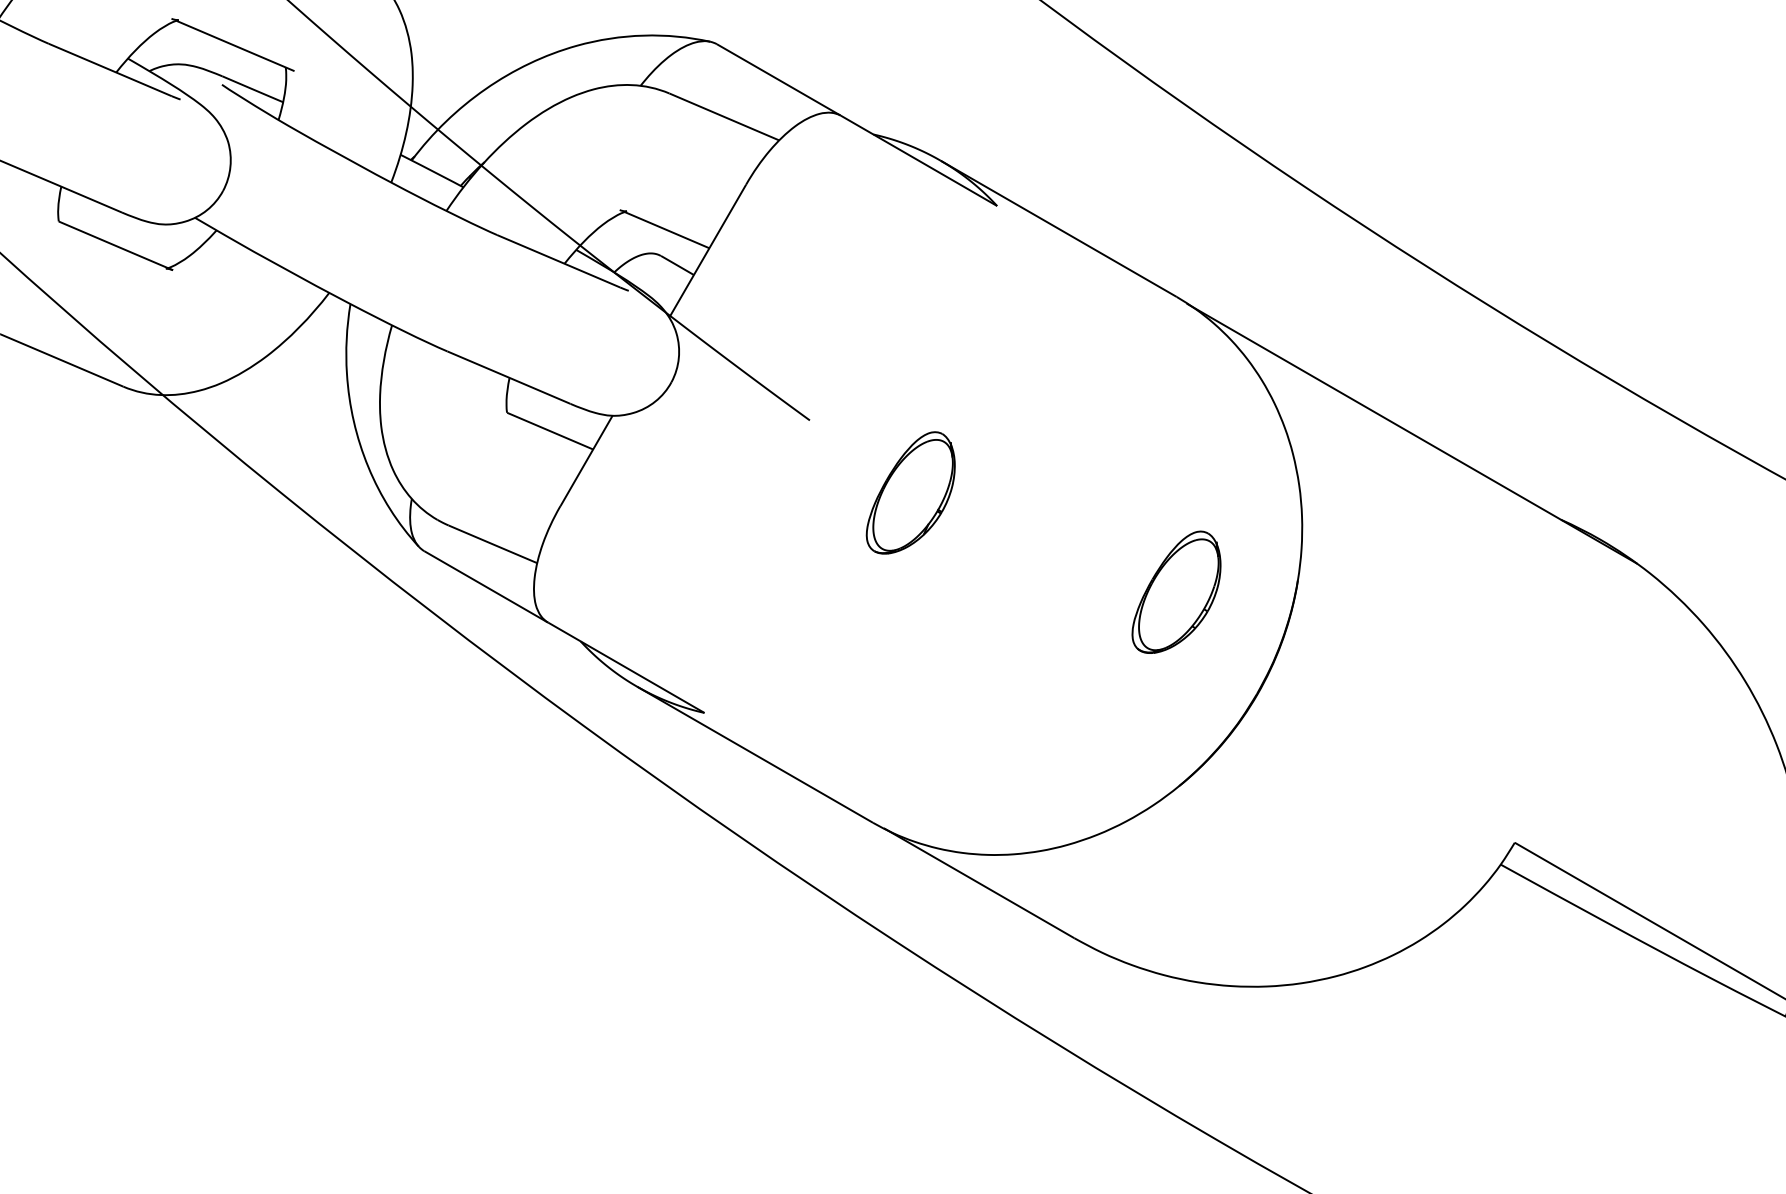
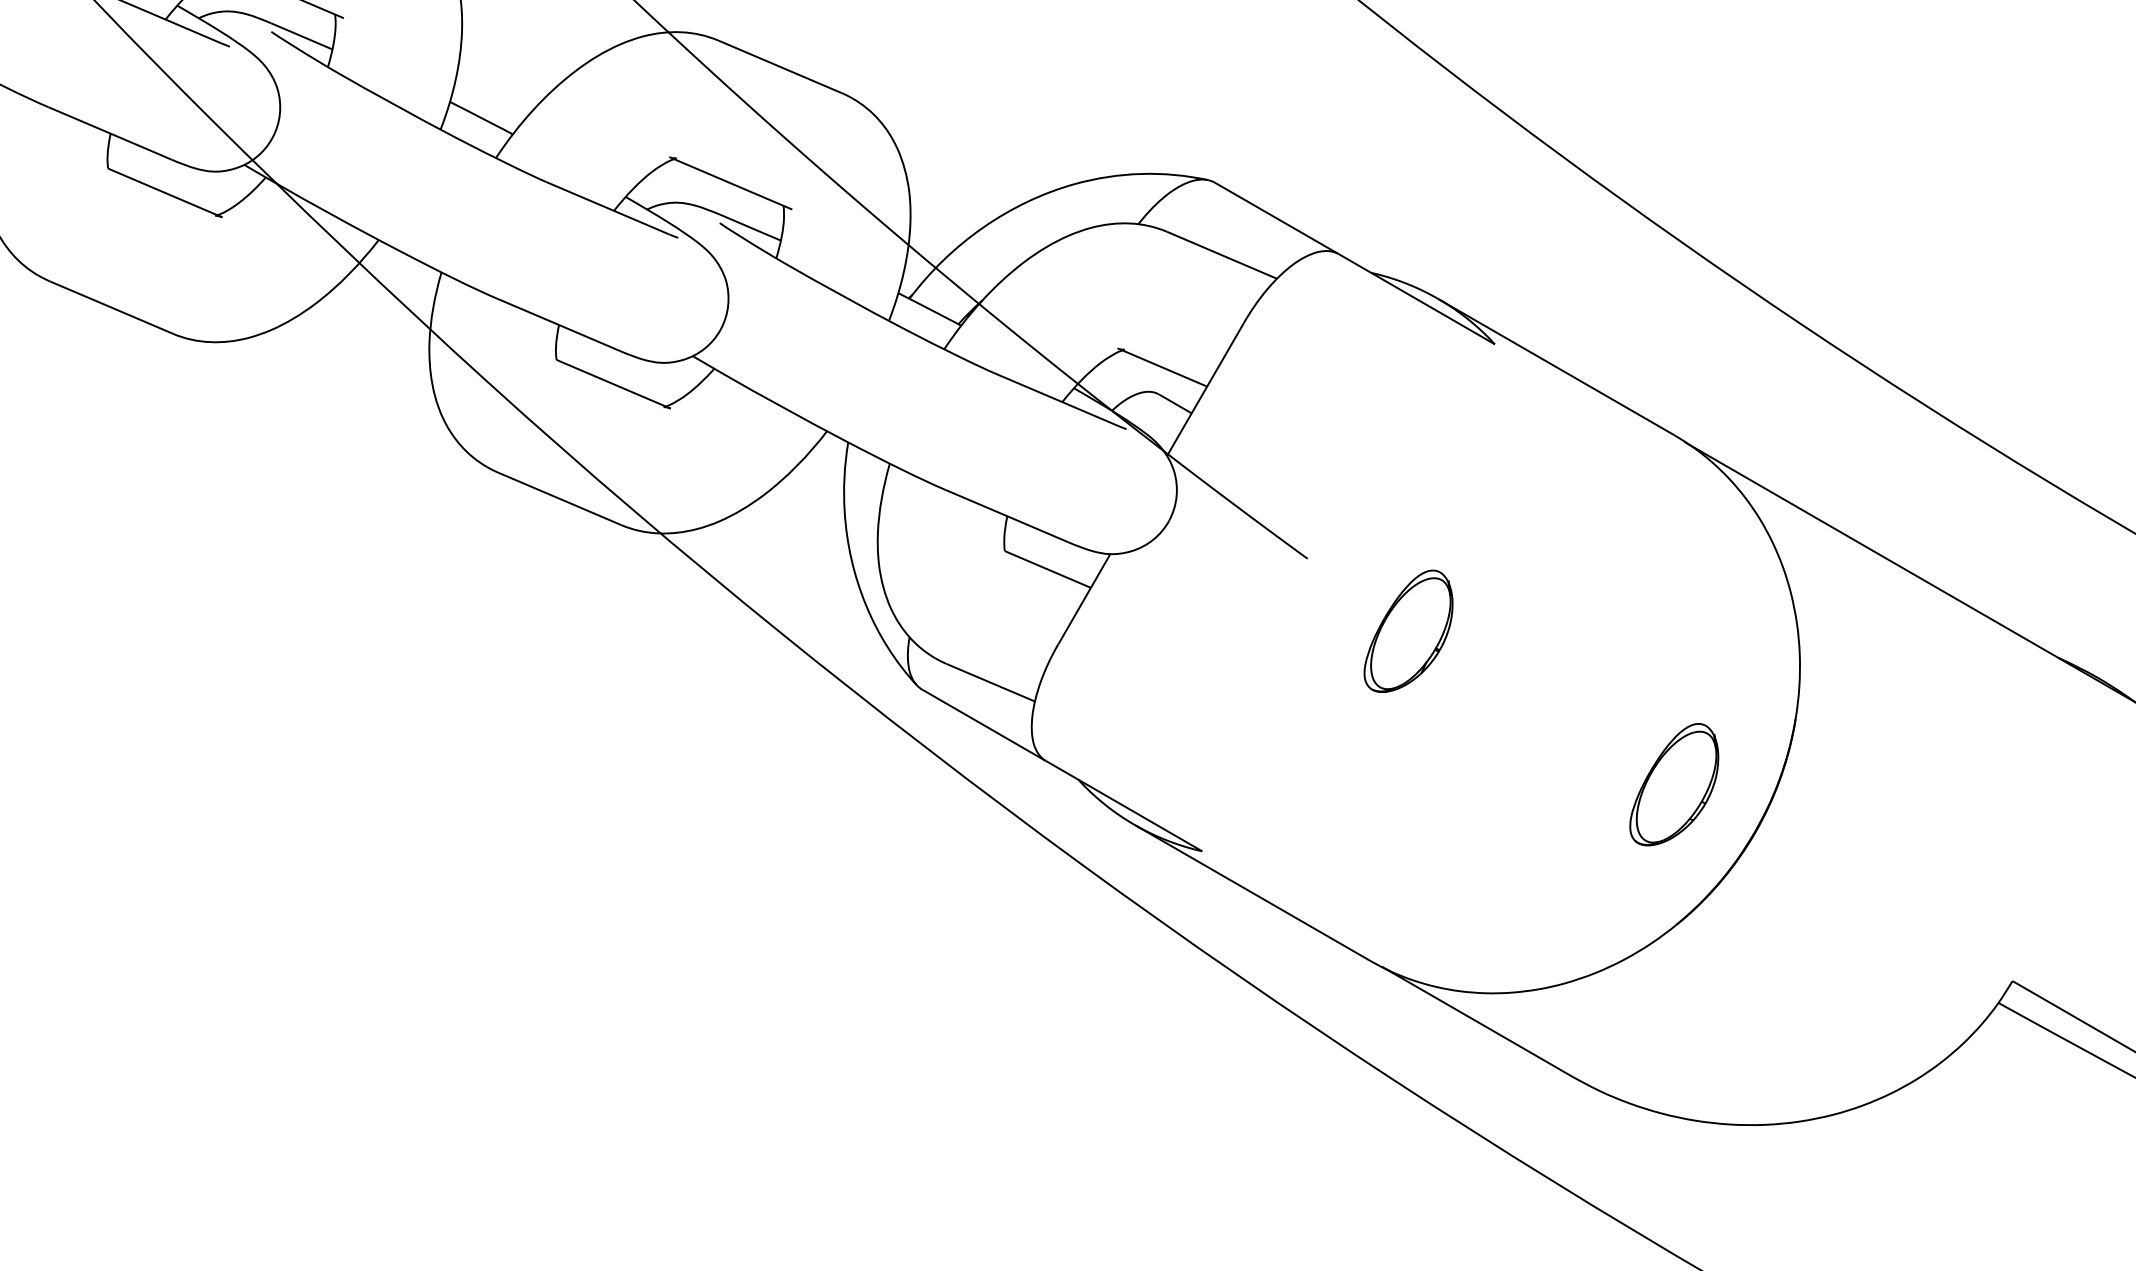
part: (1176, 592) -> (1674, 784), moved

